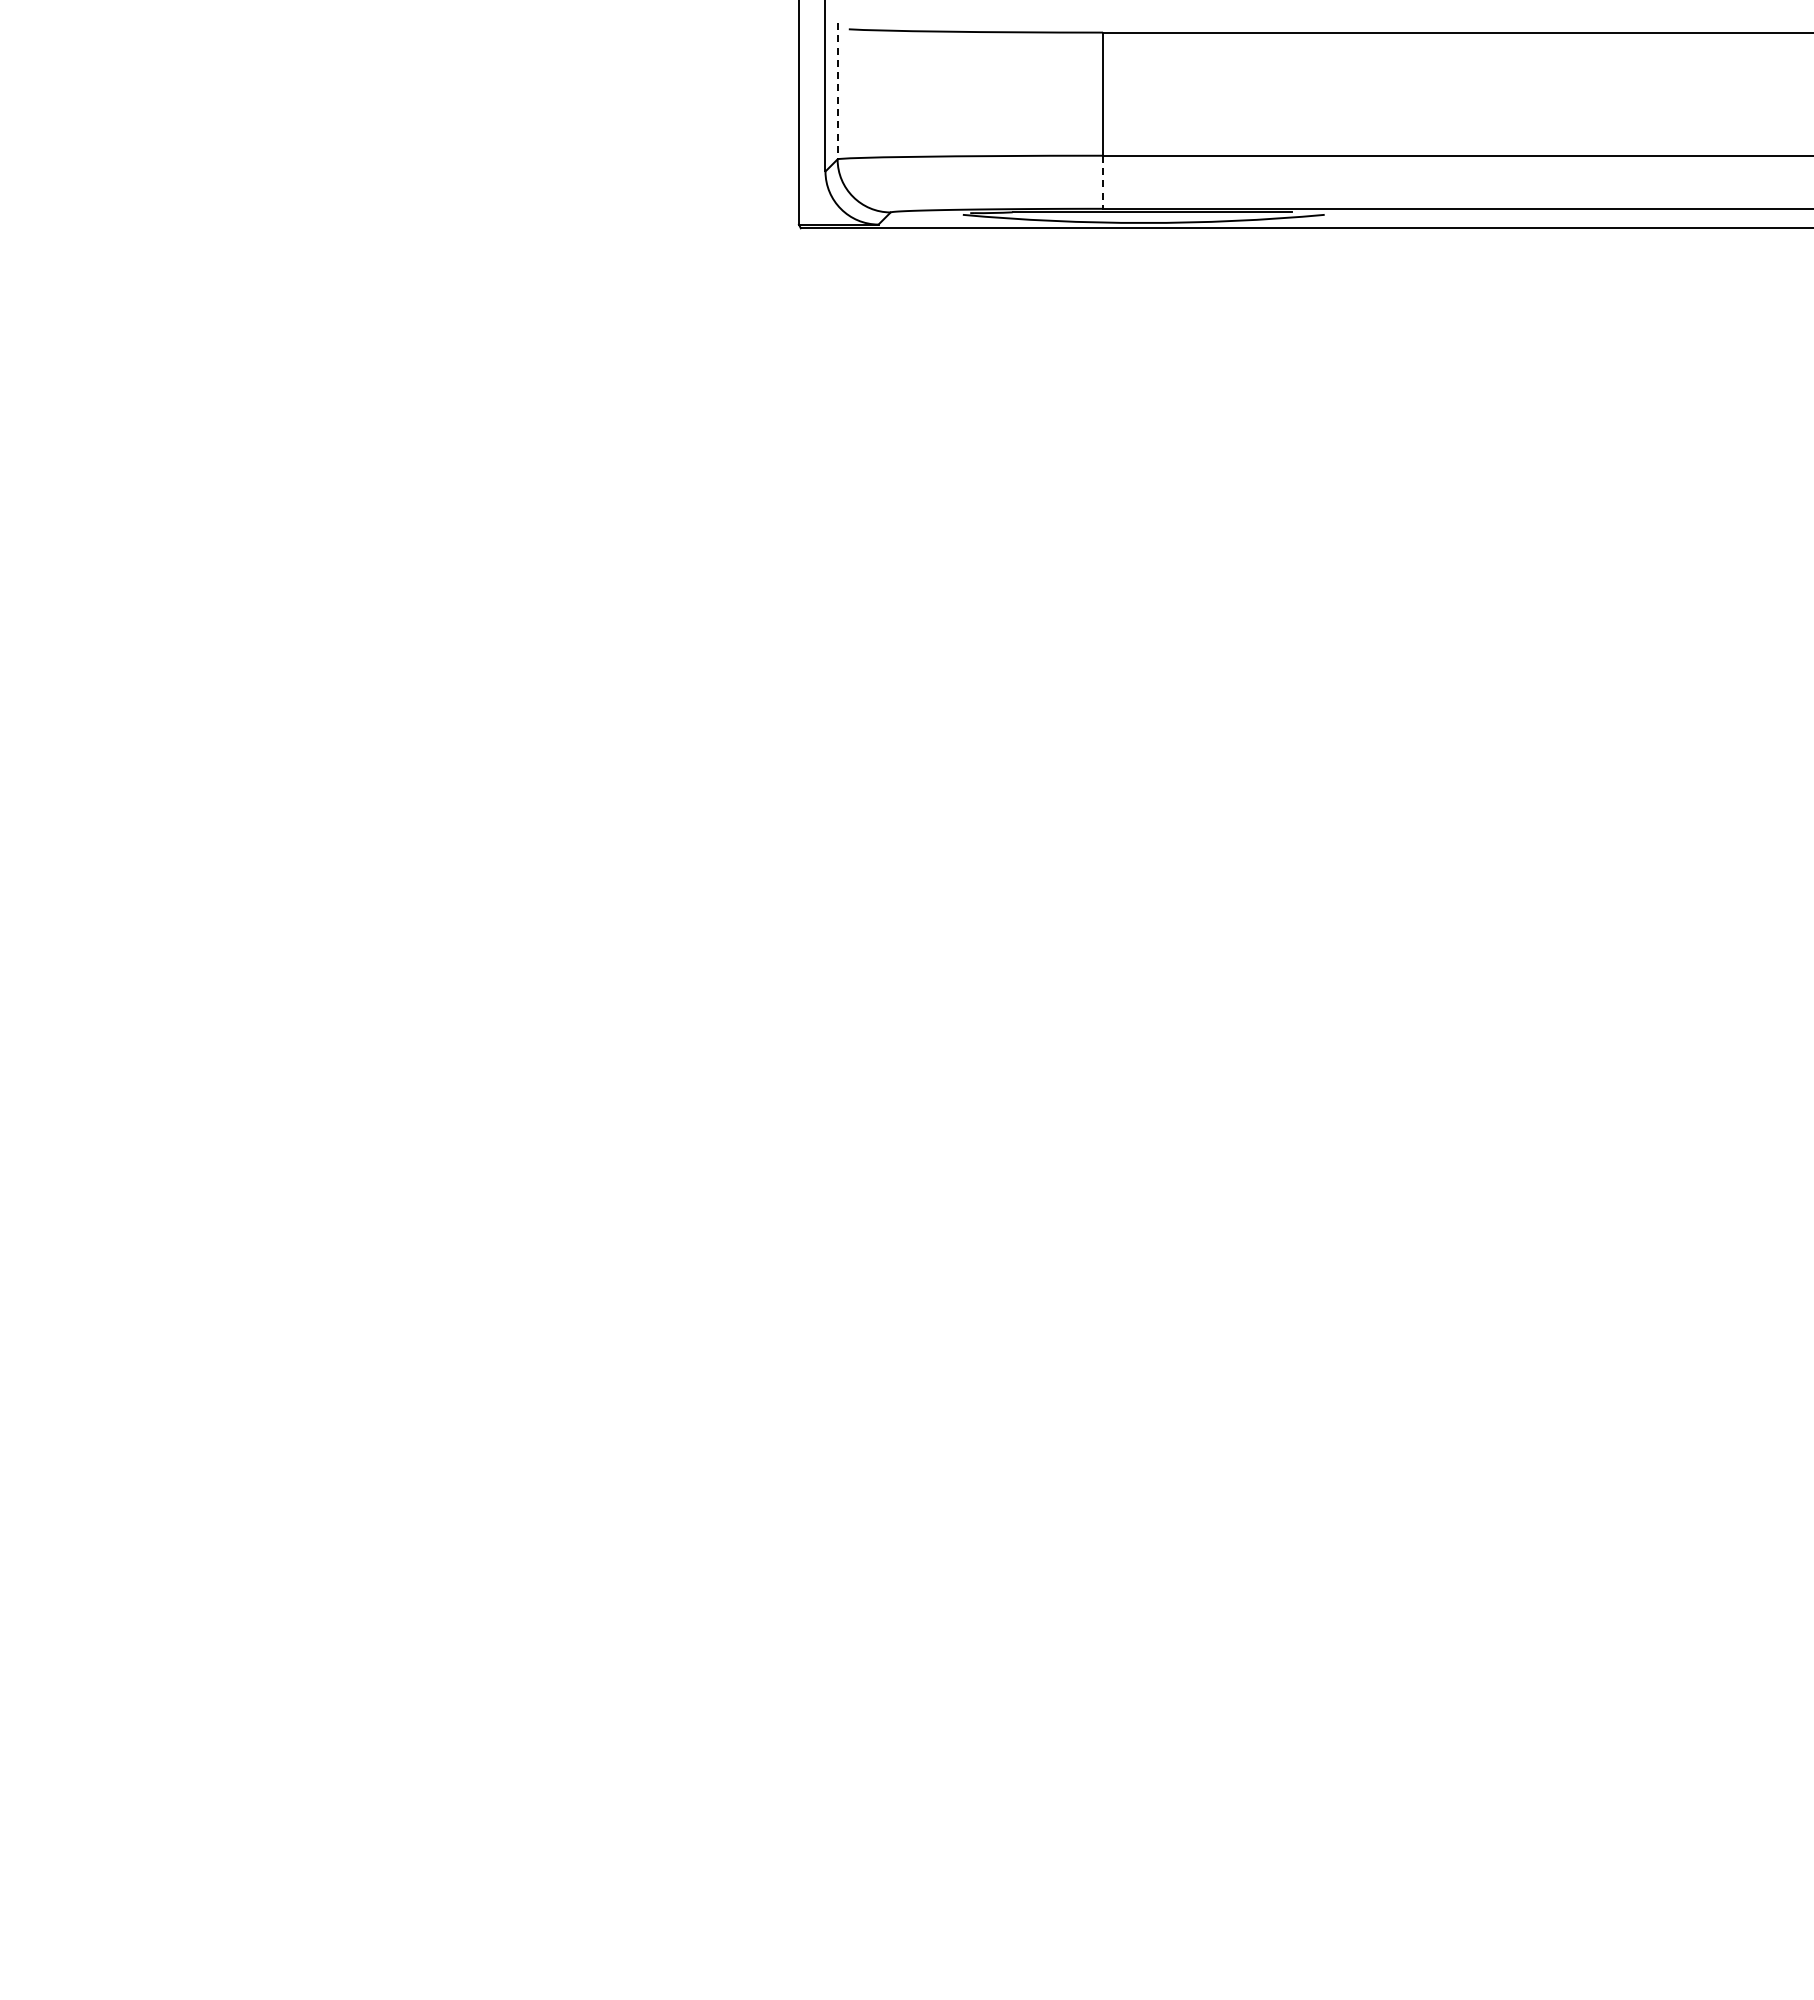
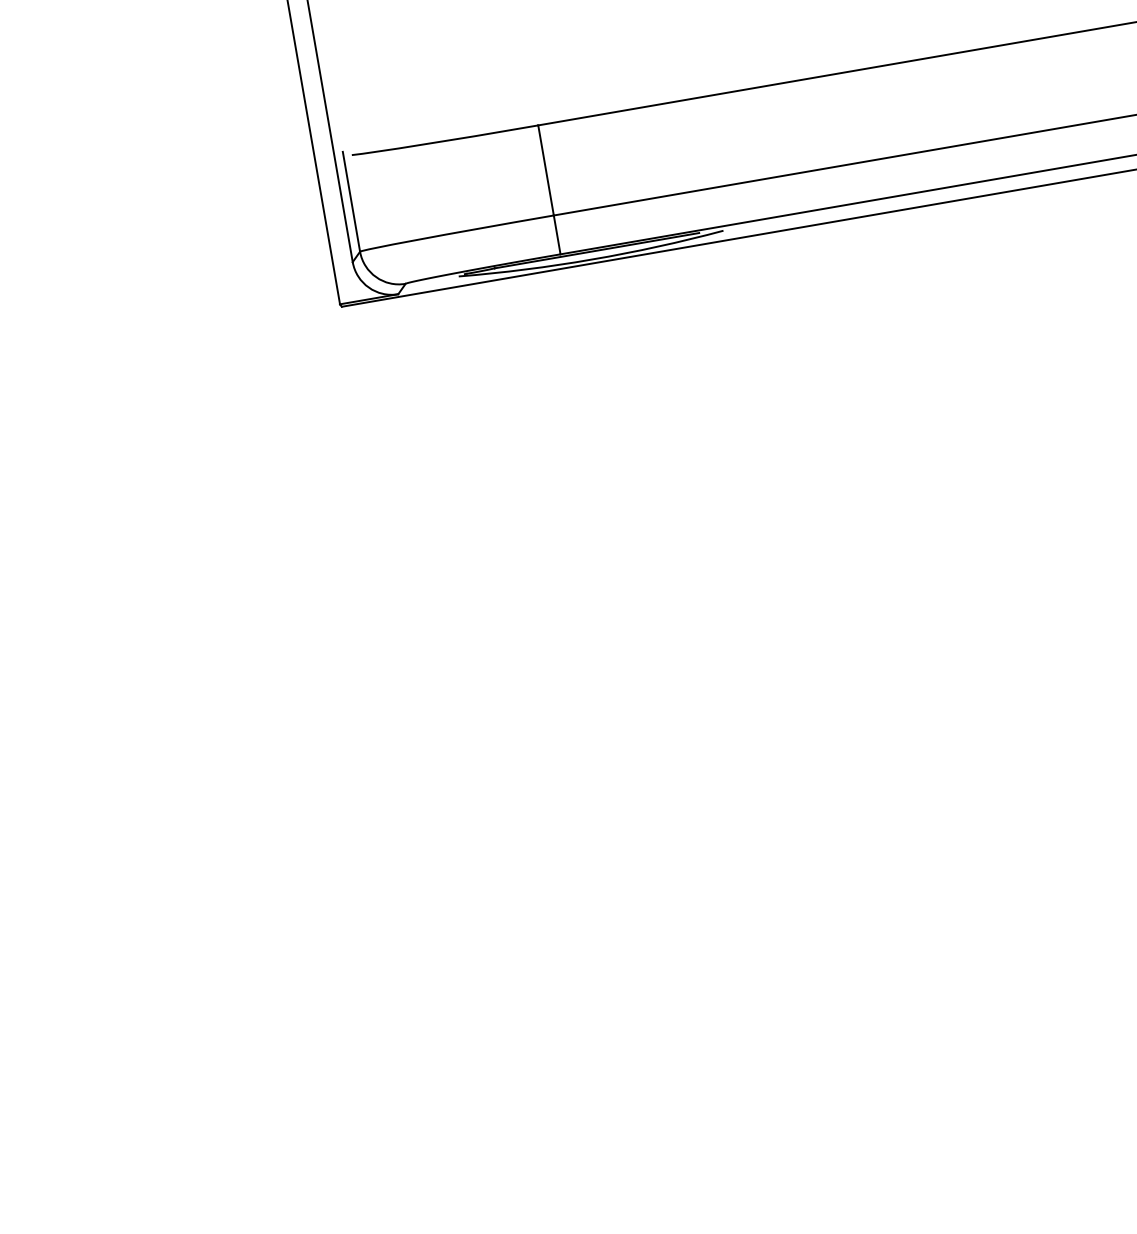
line: (837, 91) -> (351, 202), dashed -> solid
line: (1103, 182) -> (557, 235), dashed -> solid

